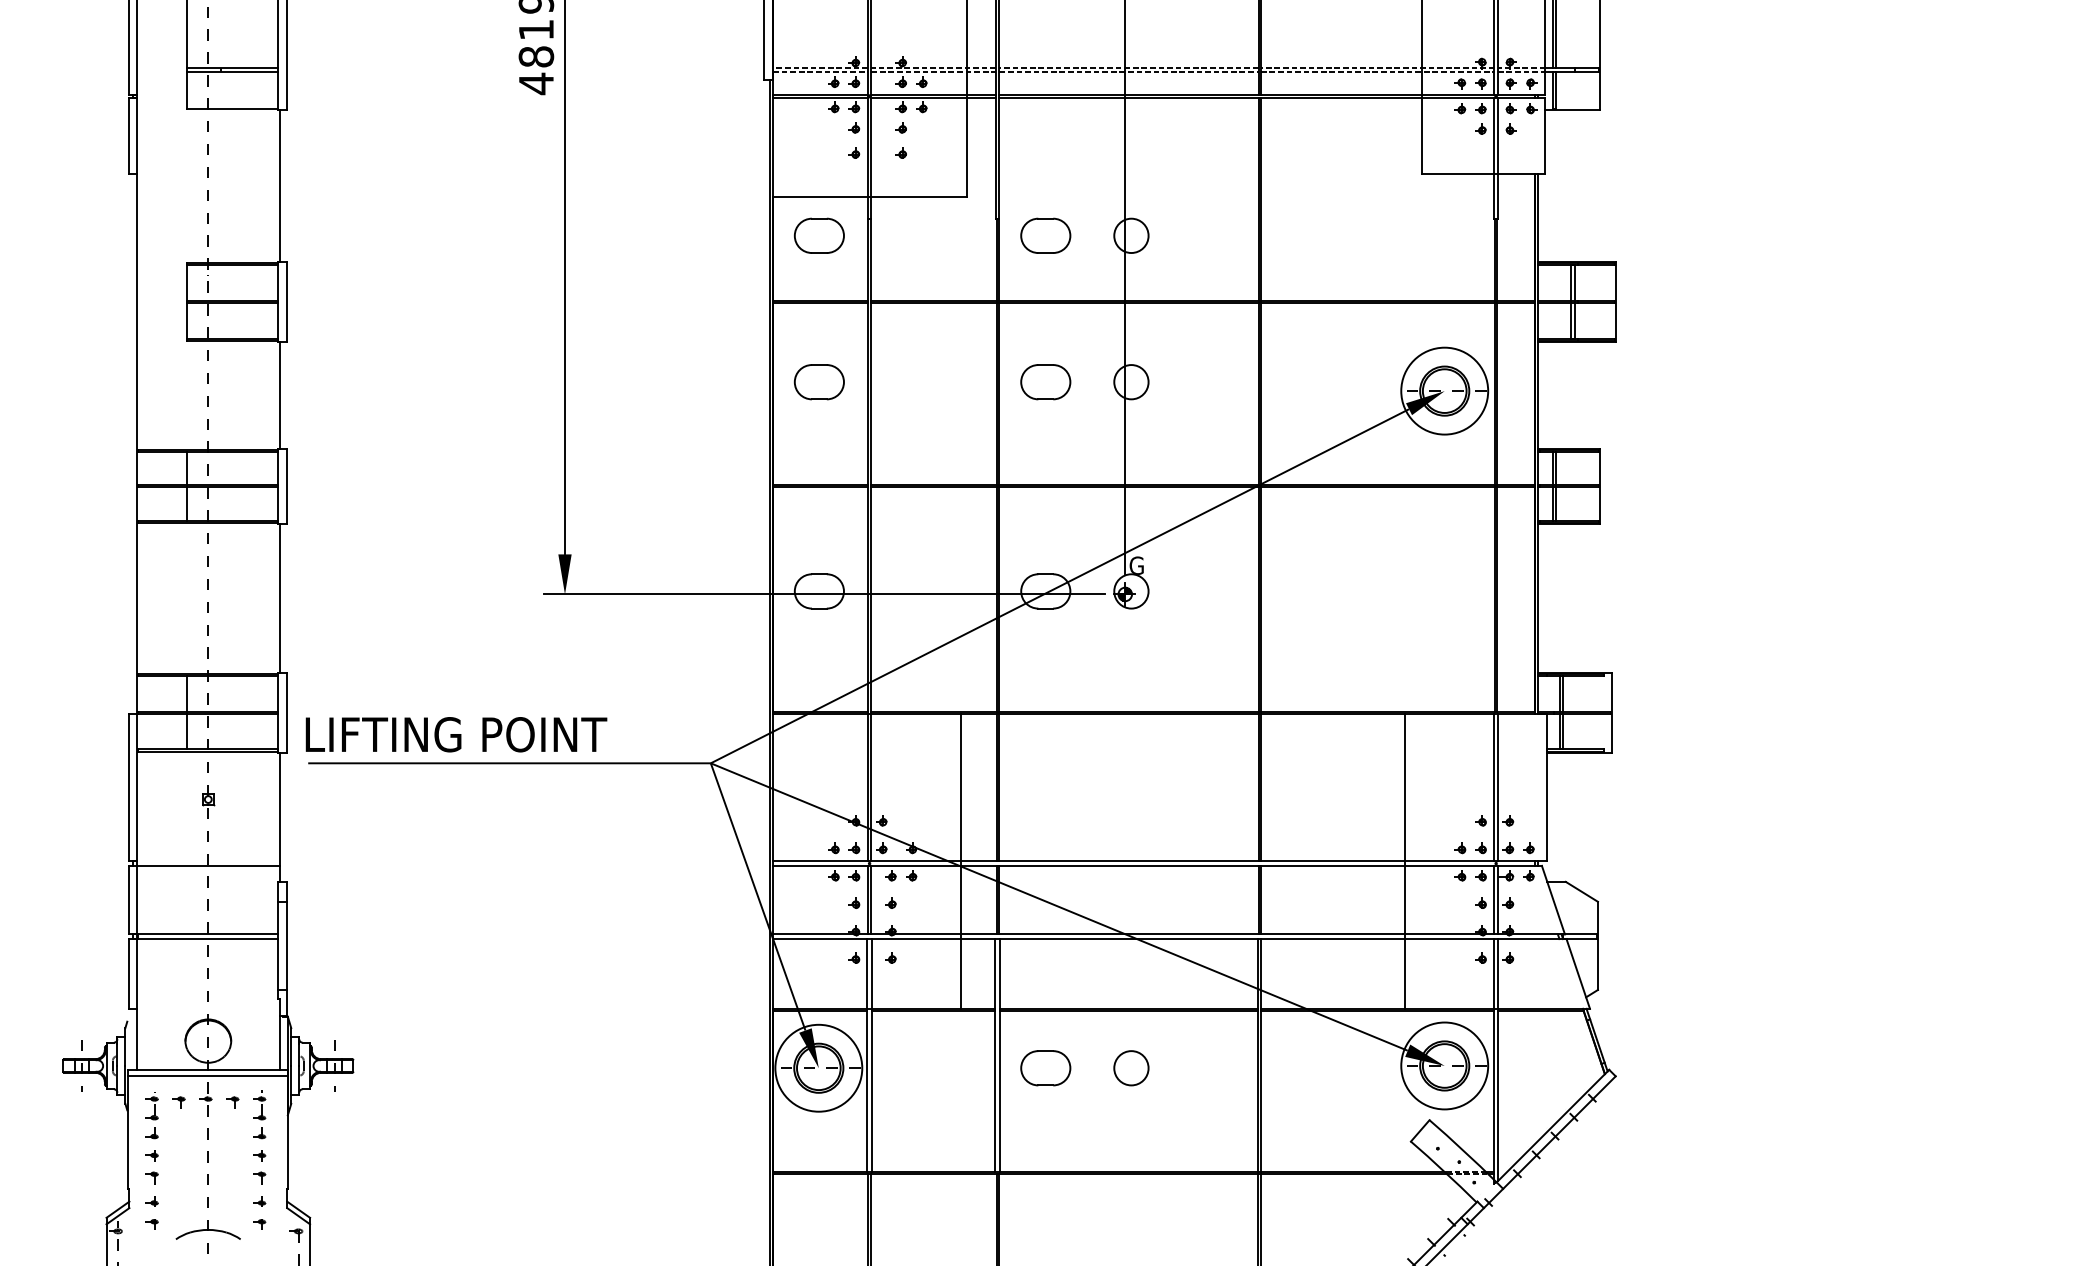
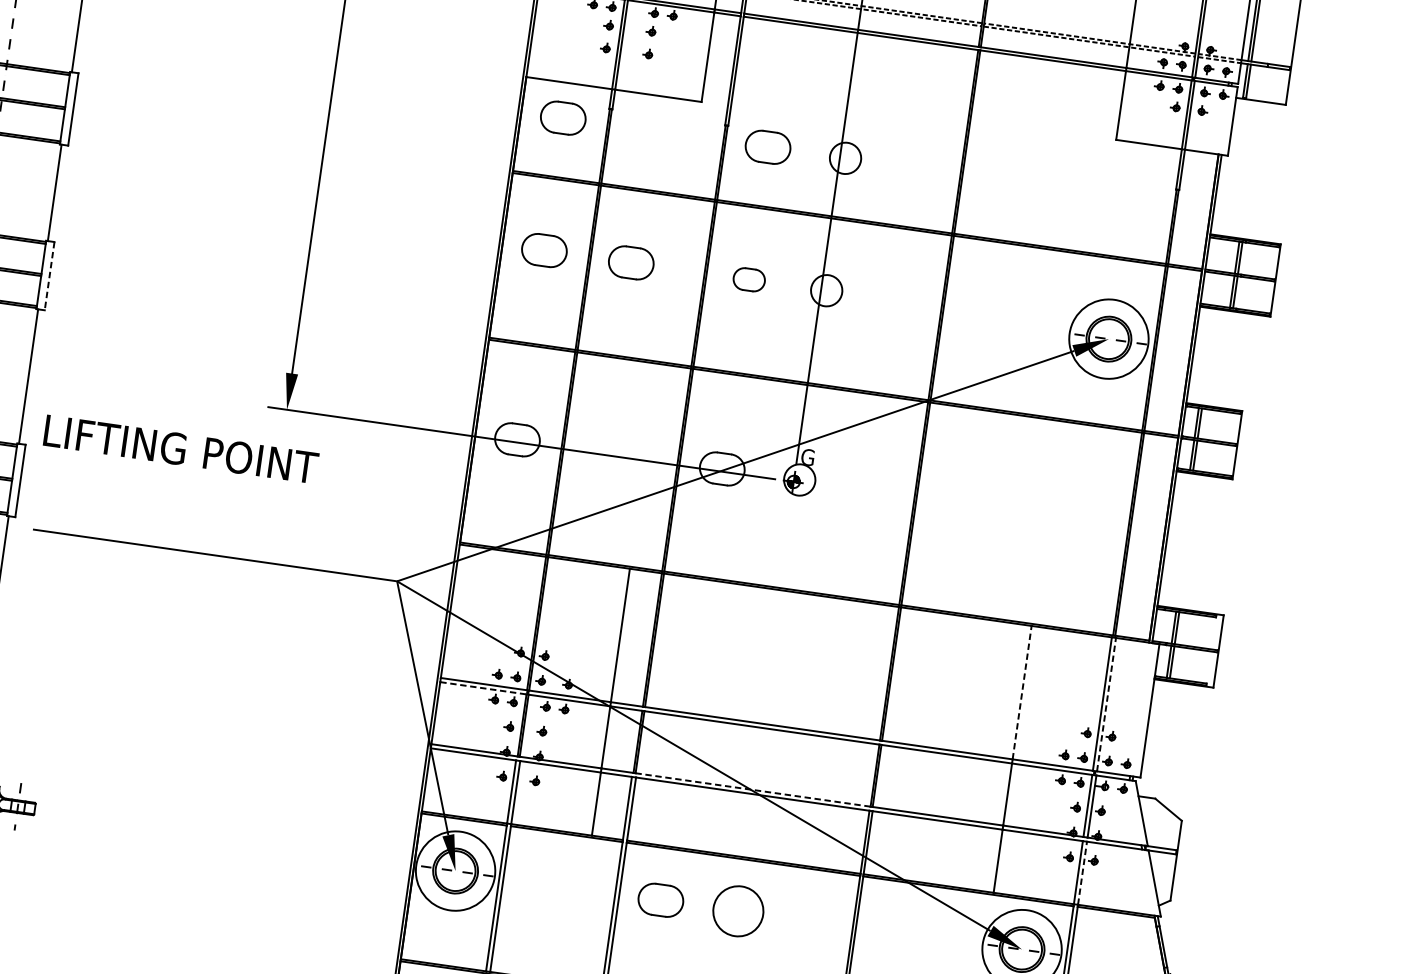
part: (914, 382) -> (630, 263), added
part: (1045, 382) -> (748, 279), size x0.7
line: (287, 486) -> (49, 276), solid -> dashed
text: (456, 734) -> (181, 449), moved
line: (1405, 787) -> (1022, 692), solid -> dashed
line: (1498, 787) -> (1106, 704), solid -> dashed
line: (820, 865) -> (483, 687), solid -> dashed
line: (1128, 934) -> (752, 789), solid -> dashed
line: (1498, 973) -> (1082, 872), solid -> dashed
circle: (1131, 1068) -> (738, 911), size x1.6

